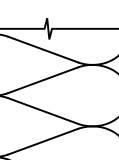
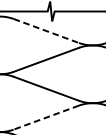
line: (43, 49) -> (46, 30), solid -> dashed
line: (42, 141) -> (45, 117), solid -> dashed

